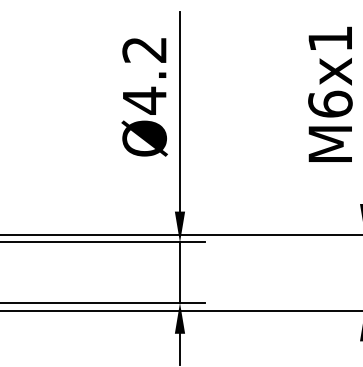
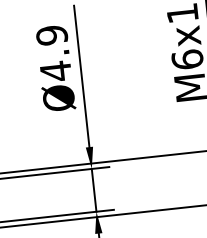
text: (144, 49) -> (51, 35), Ø4.2 -> Ø4.9

